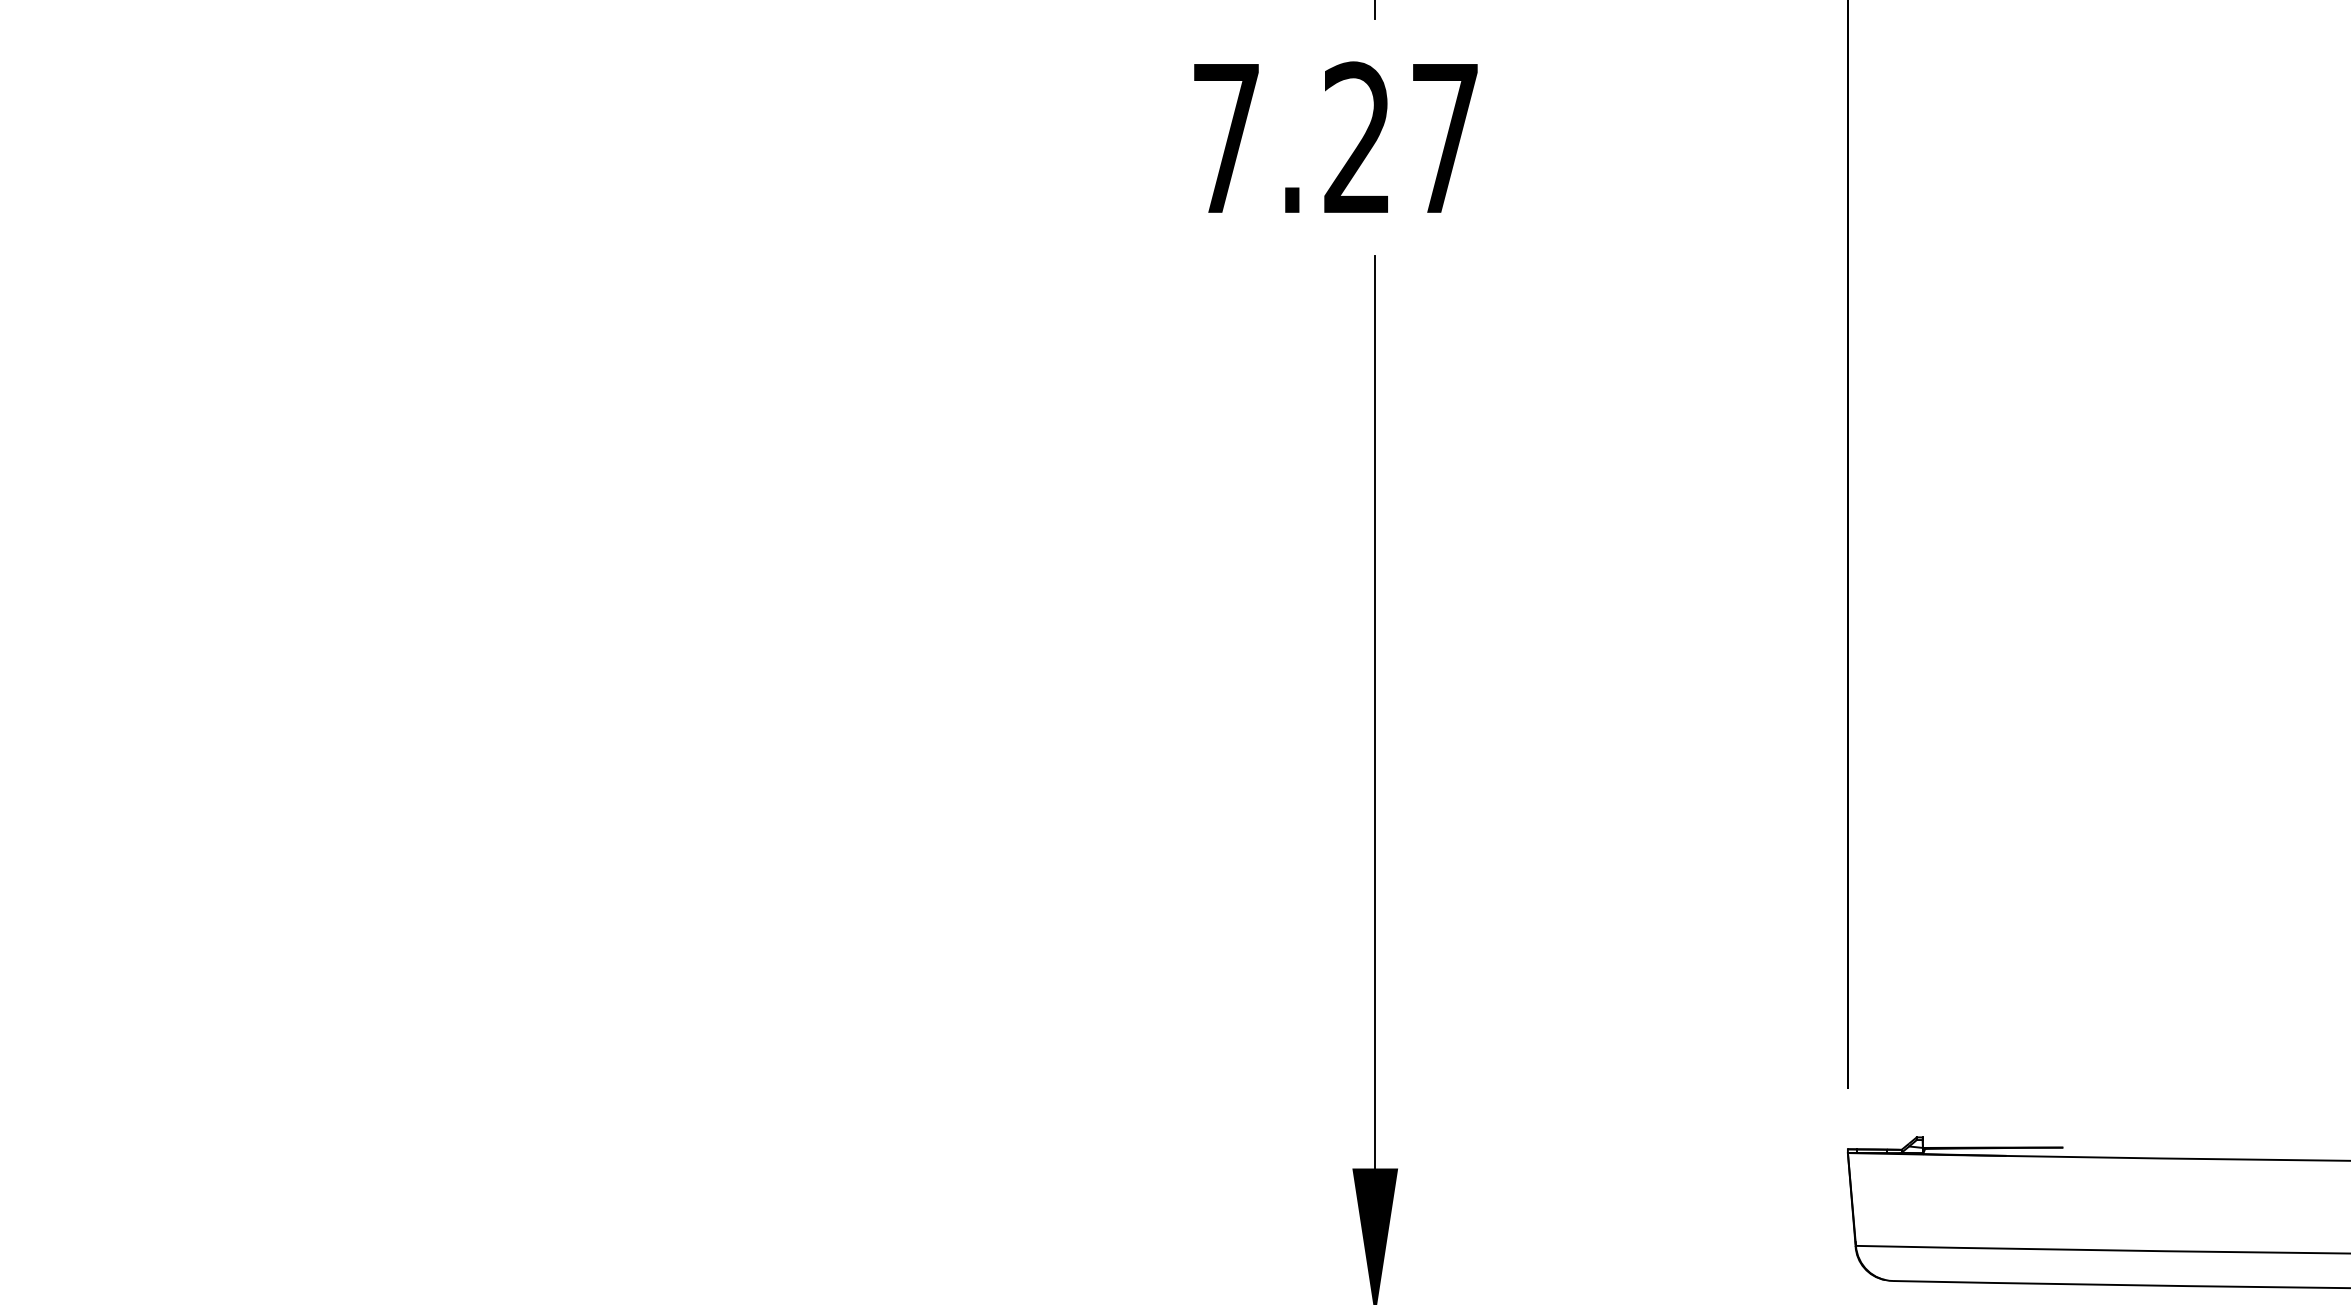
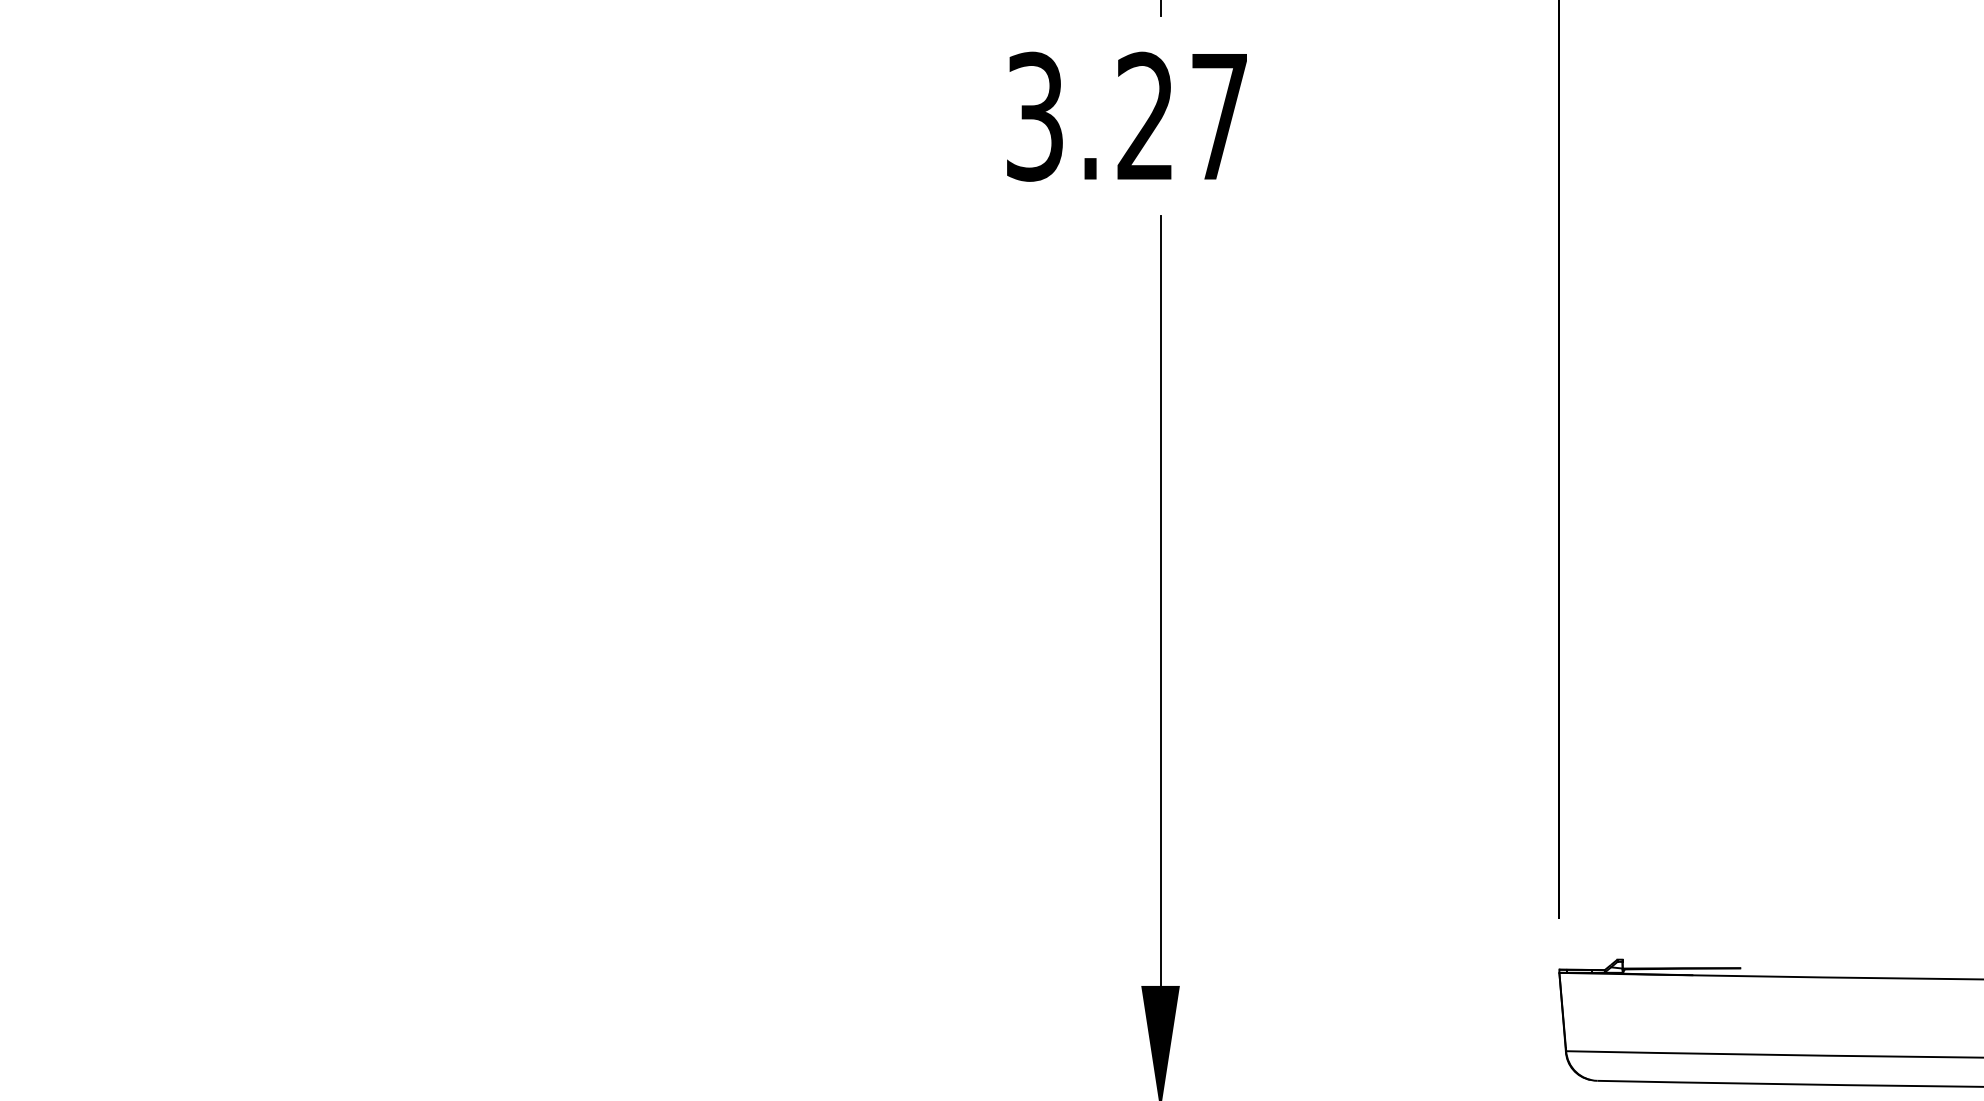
text: (1225, 138) -> (1034, 116), 7.27 -> 3.27

